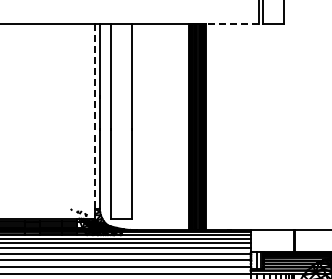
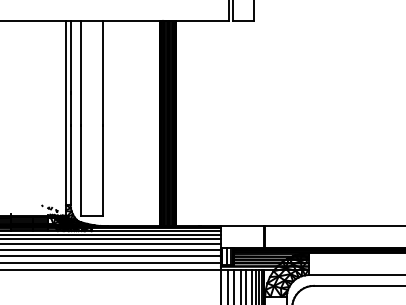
line: (232, 23) -> (202, 20), dashed -> solid
line: (95, 116) -> (66, 112), dashed -> solid

